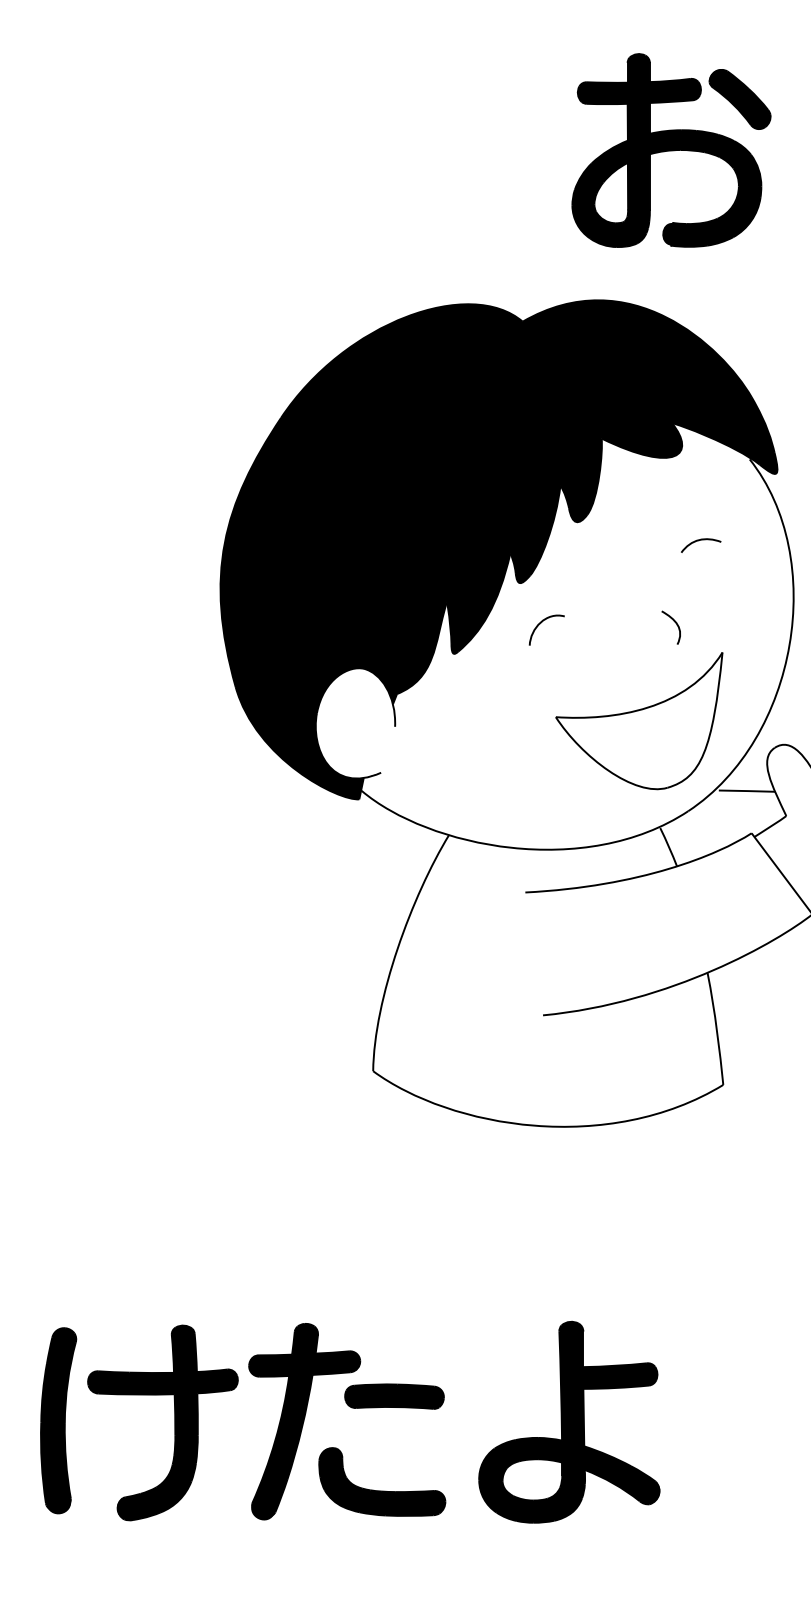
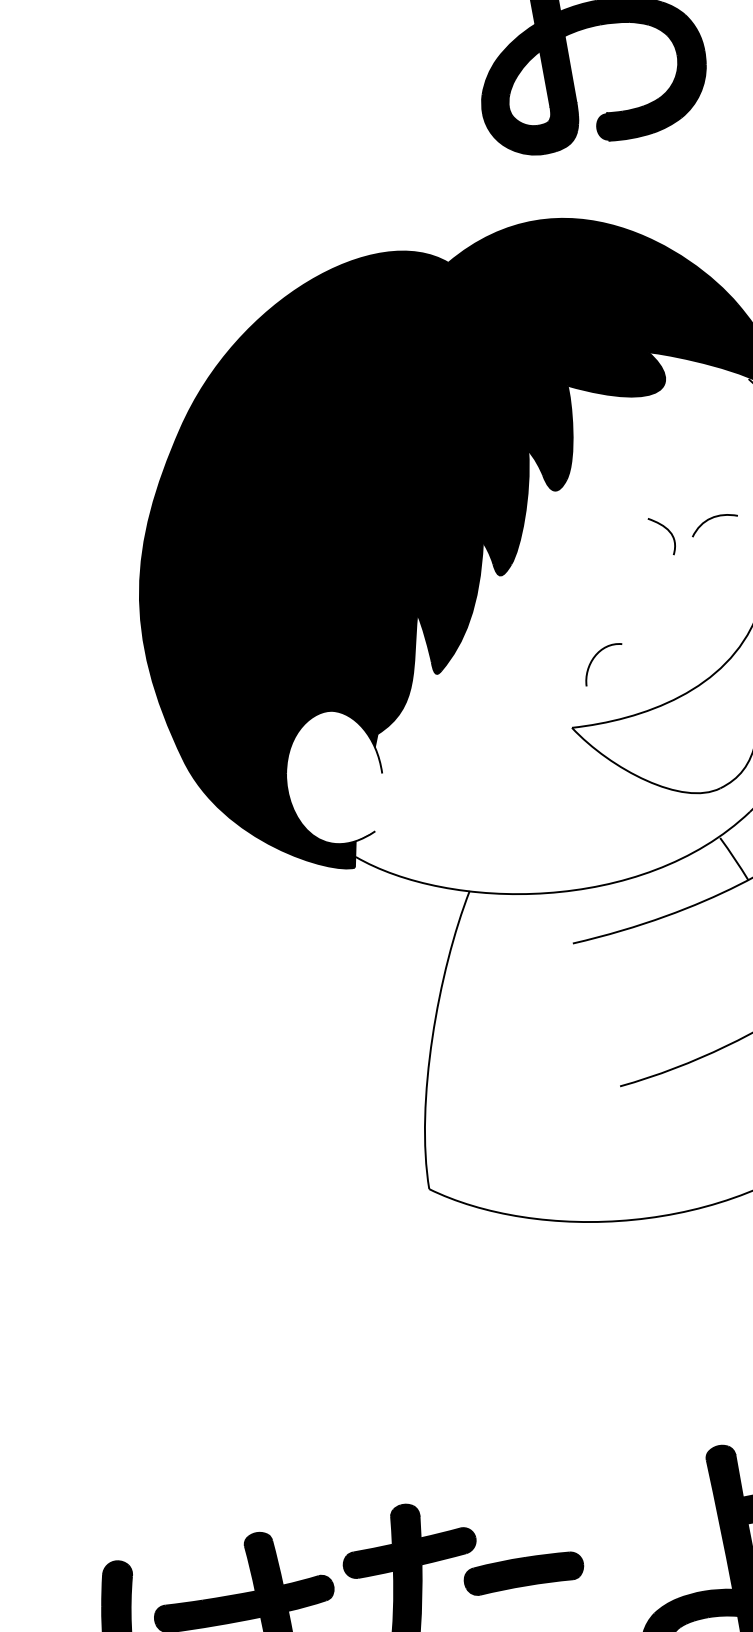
curve: (701, 540) -> (713, 518), moved
curve: (541, 623) -> (595, 657), moved
curve: (676, 625) -> (668, 532), moved

